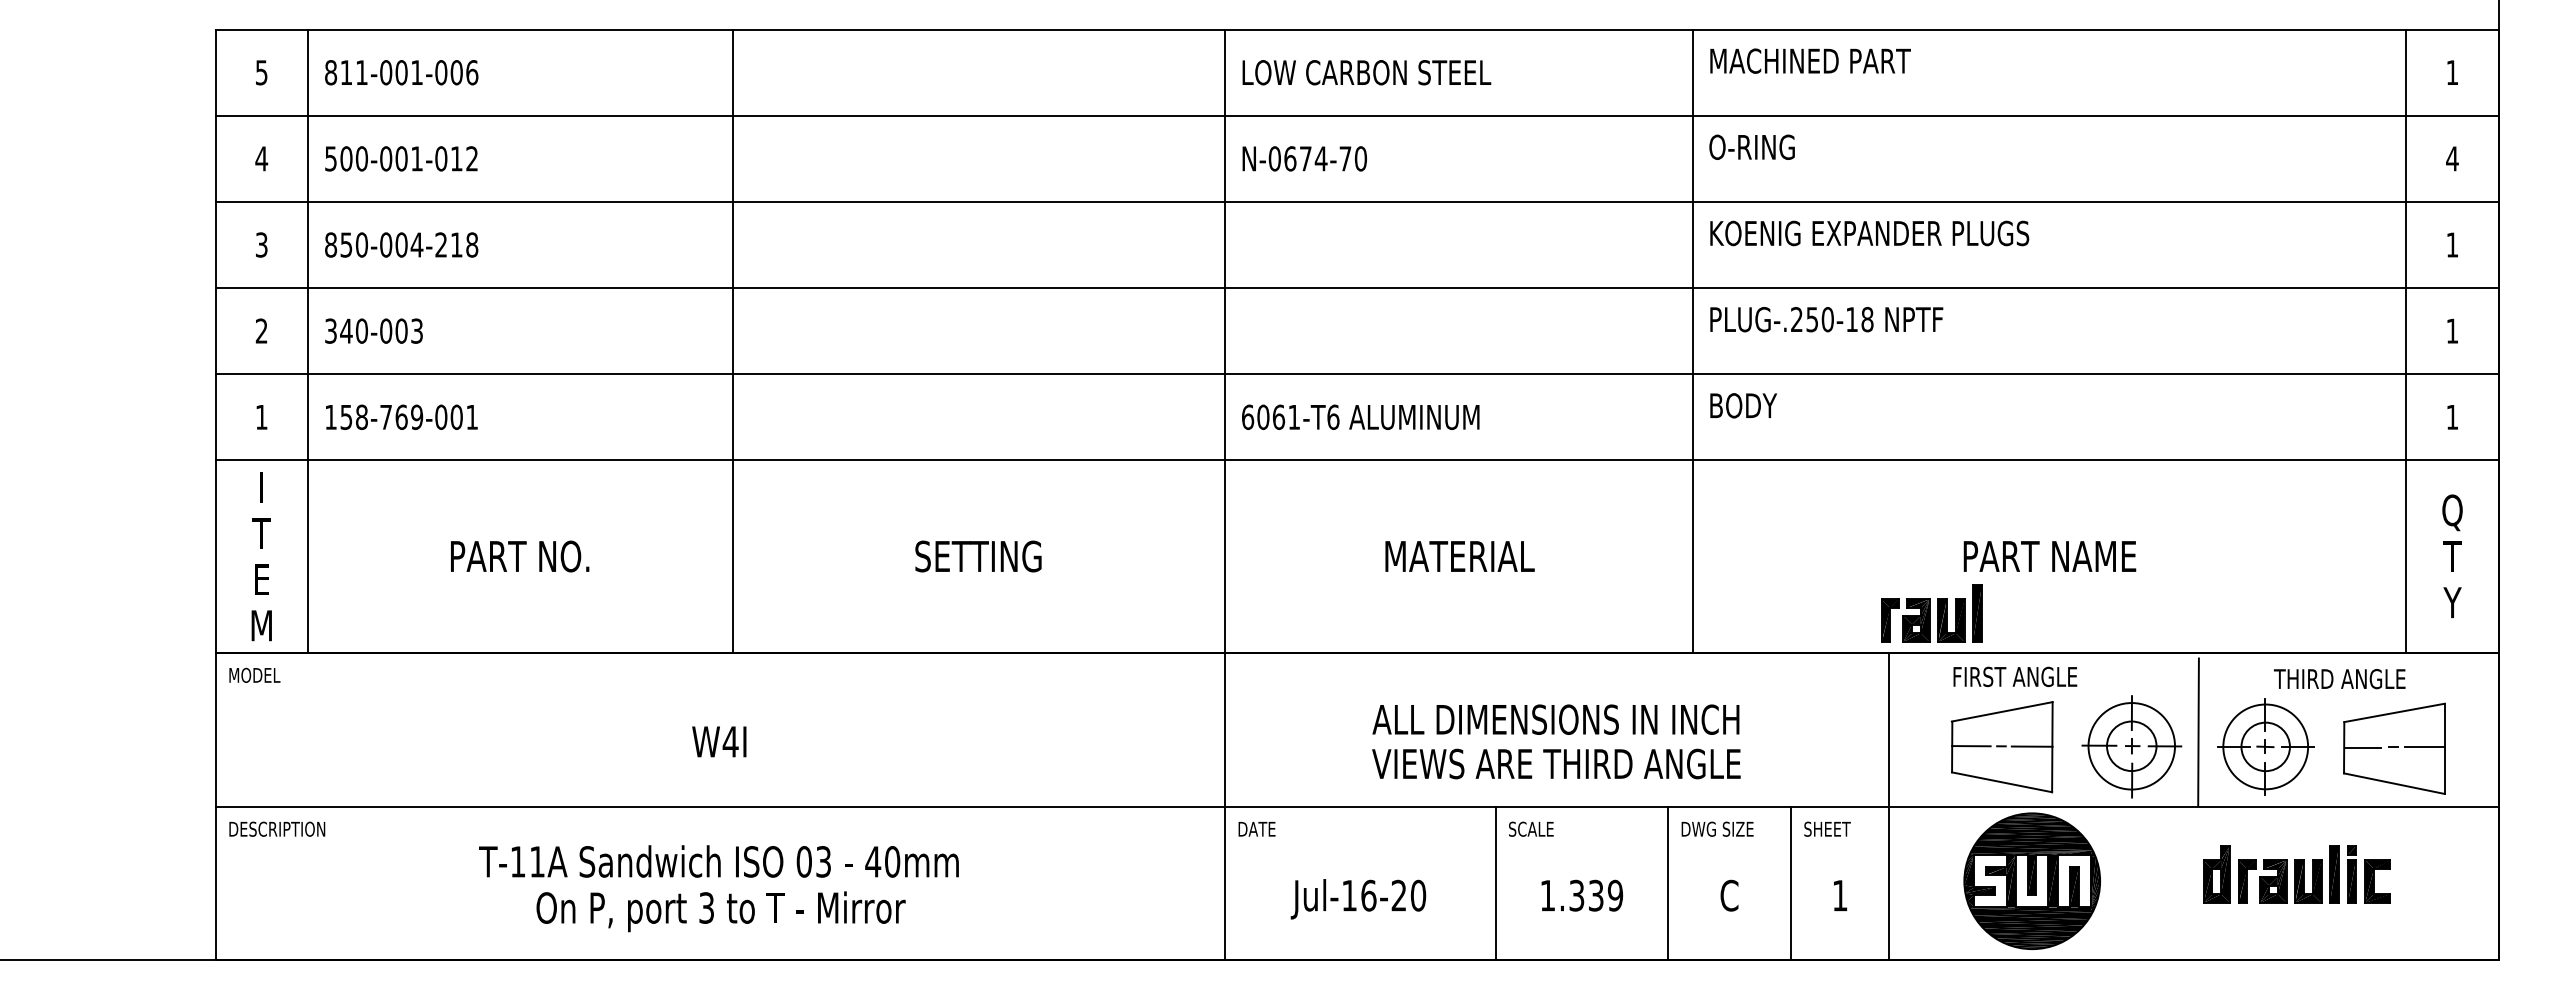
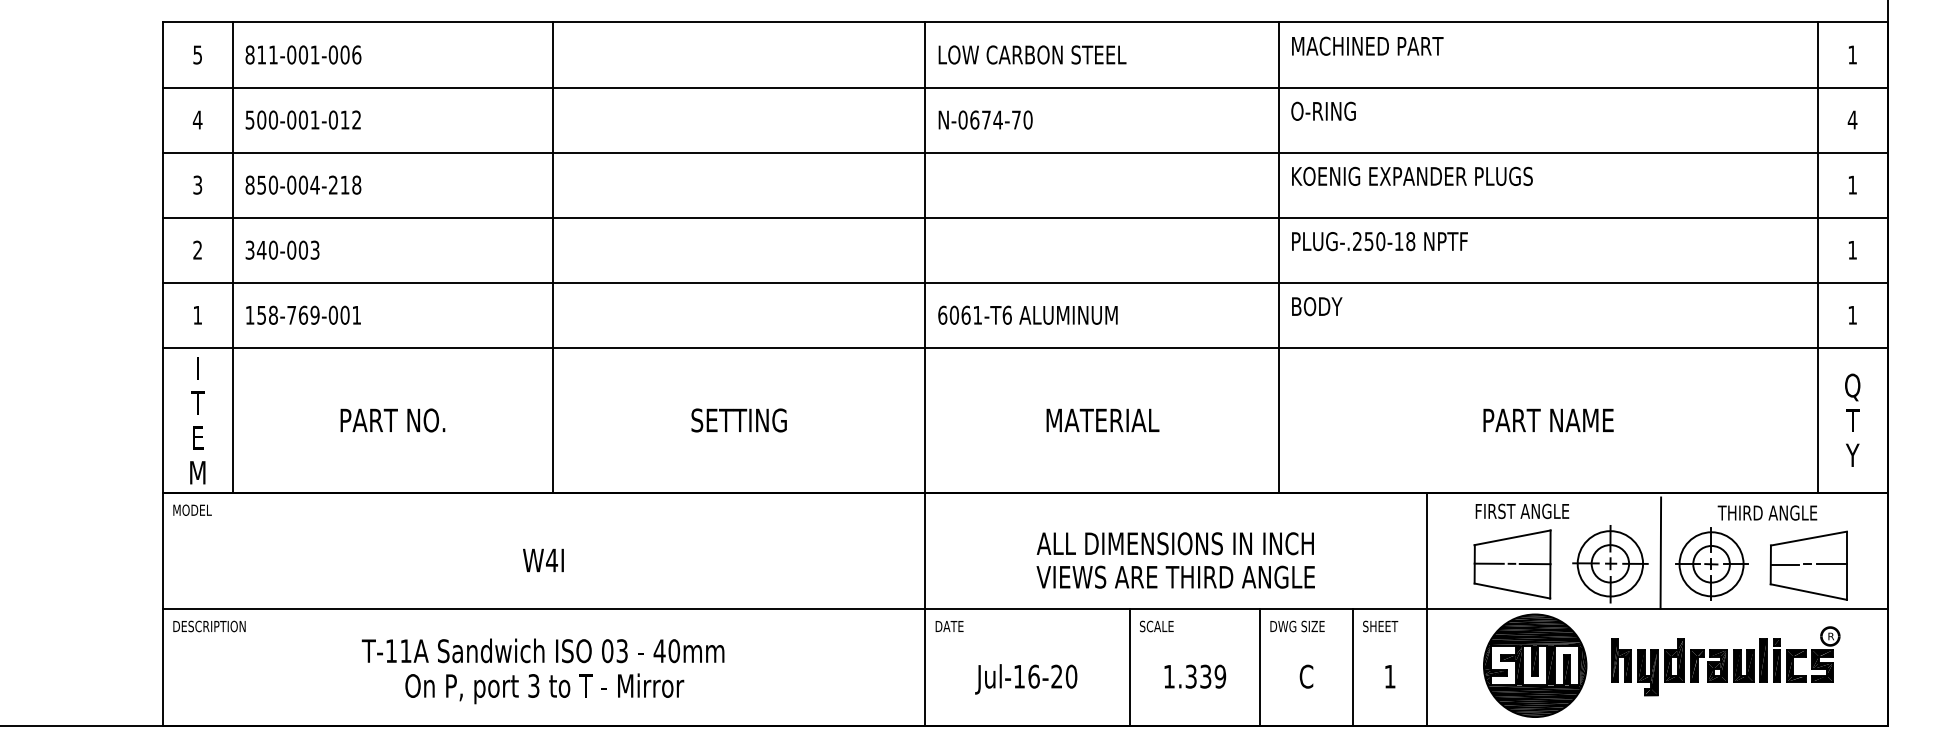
part: (1931, 613) -> (1459, 463), removed
part: (2417, 866) -> (1826, 654), added
part: (2163, 883) -> (1634, 667), added

